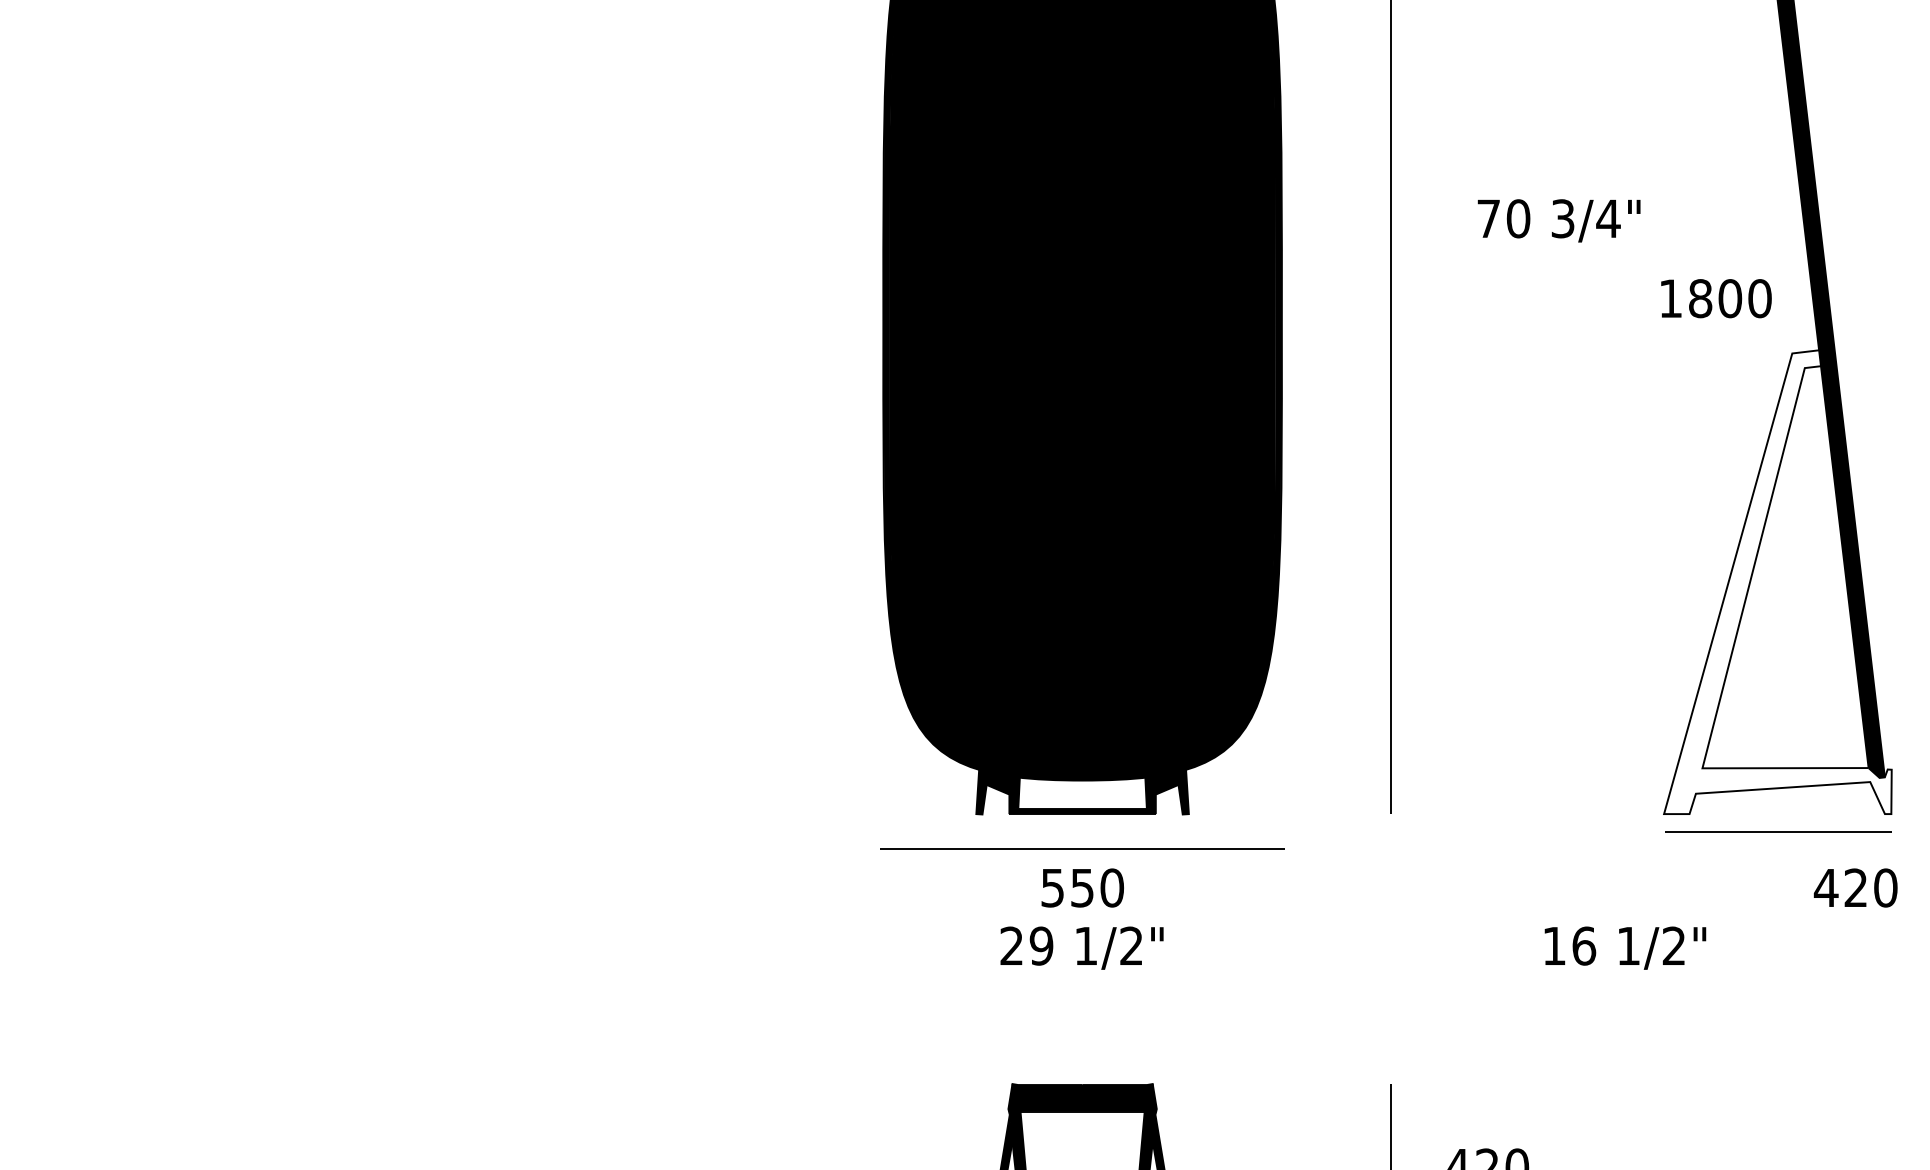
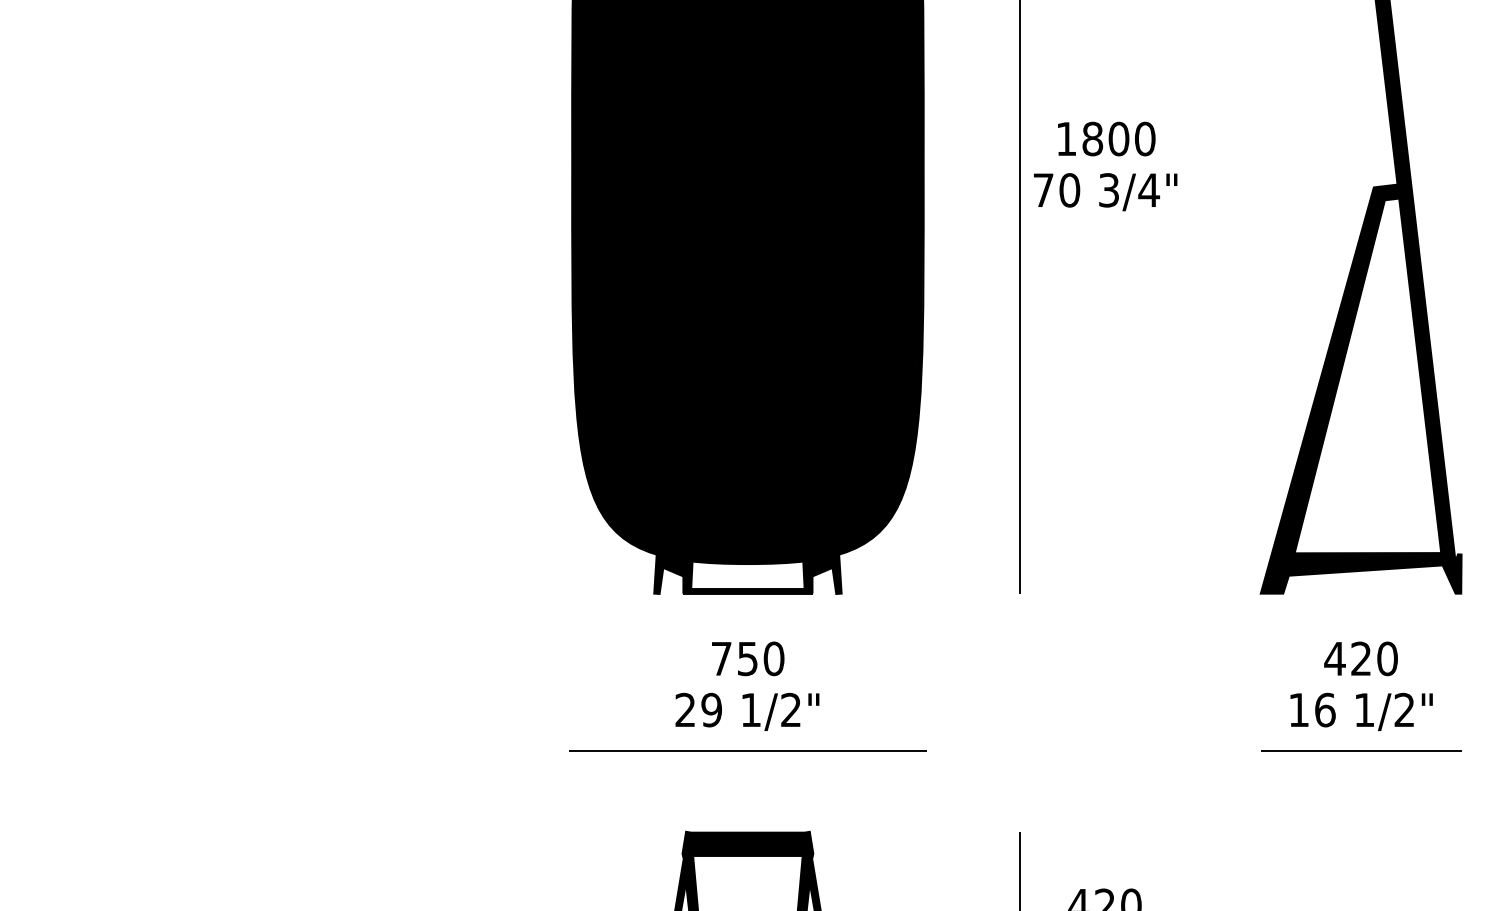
text: (1558, 220) -> (1105, 191), moved
text: (1716, 298) -> (1106, 138), moved
fill: (1777, 582) -> (1360, 389), added
line: (1778, 831) -> (1361, 751), moved
line: (1082, 848) -> (747, 751), moved
text: (1855, 887) -> (1360, 658), moved
text: (1052, 888) -> (721, 659), 550 -> 750
text: (1625, 947) -> (1361, 711), moved

